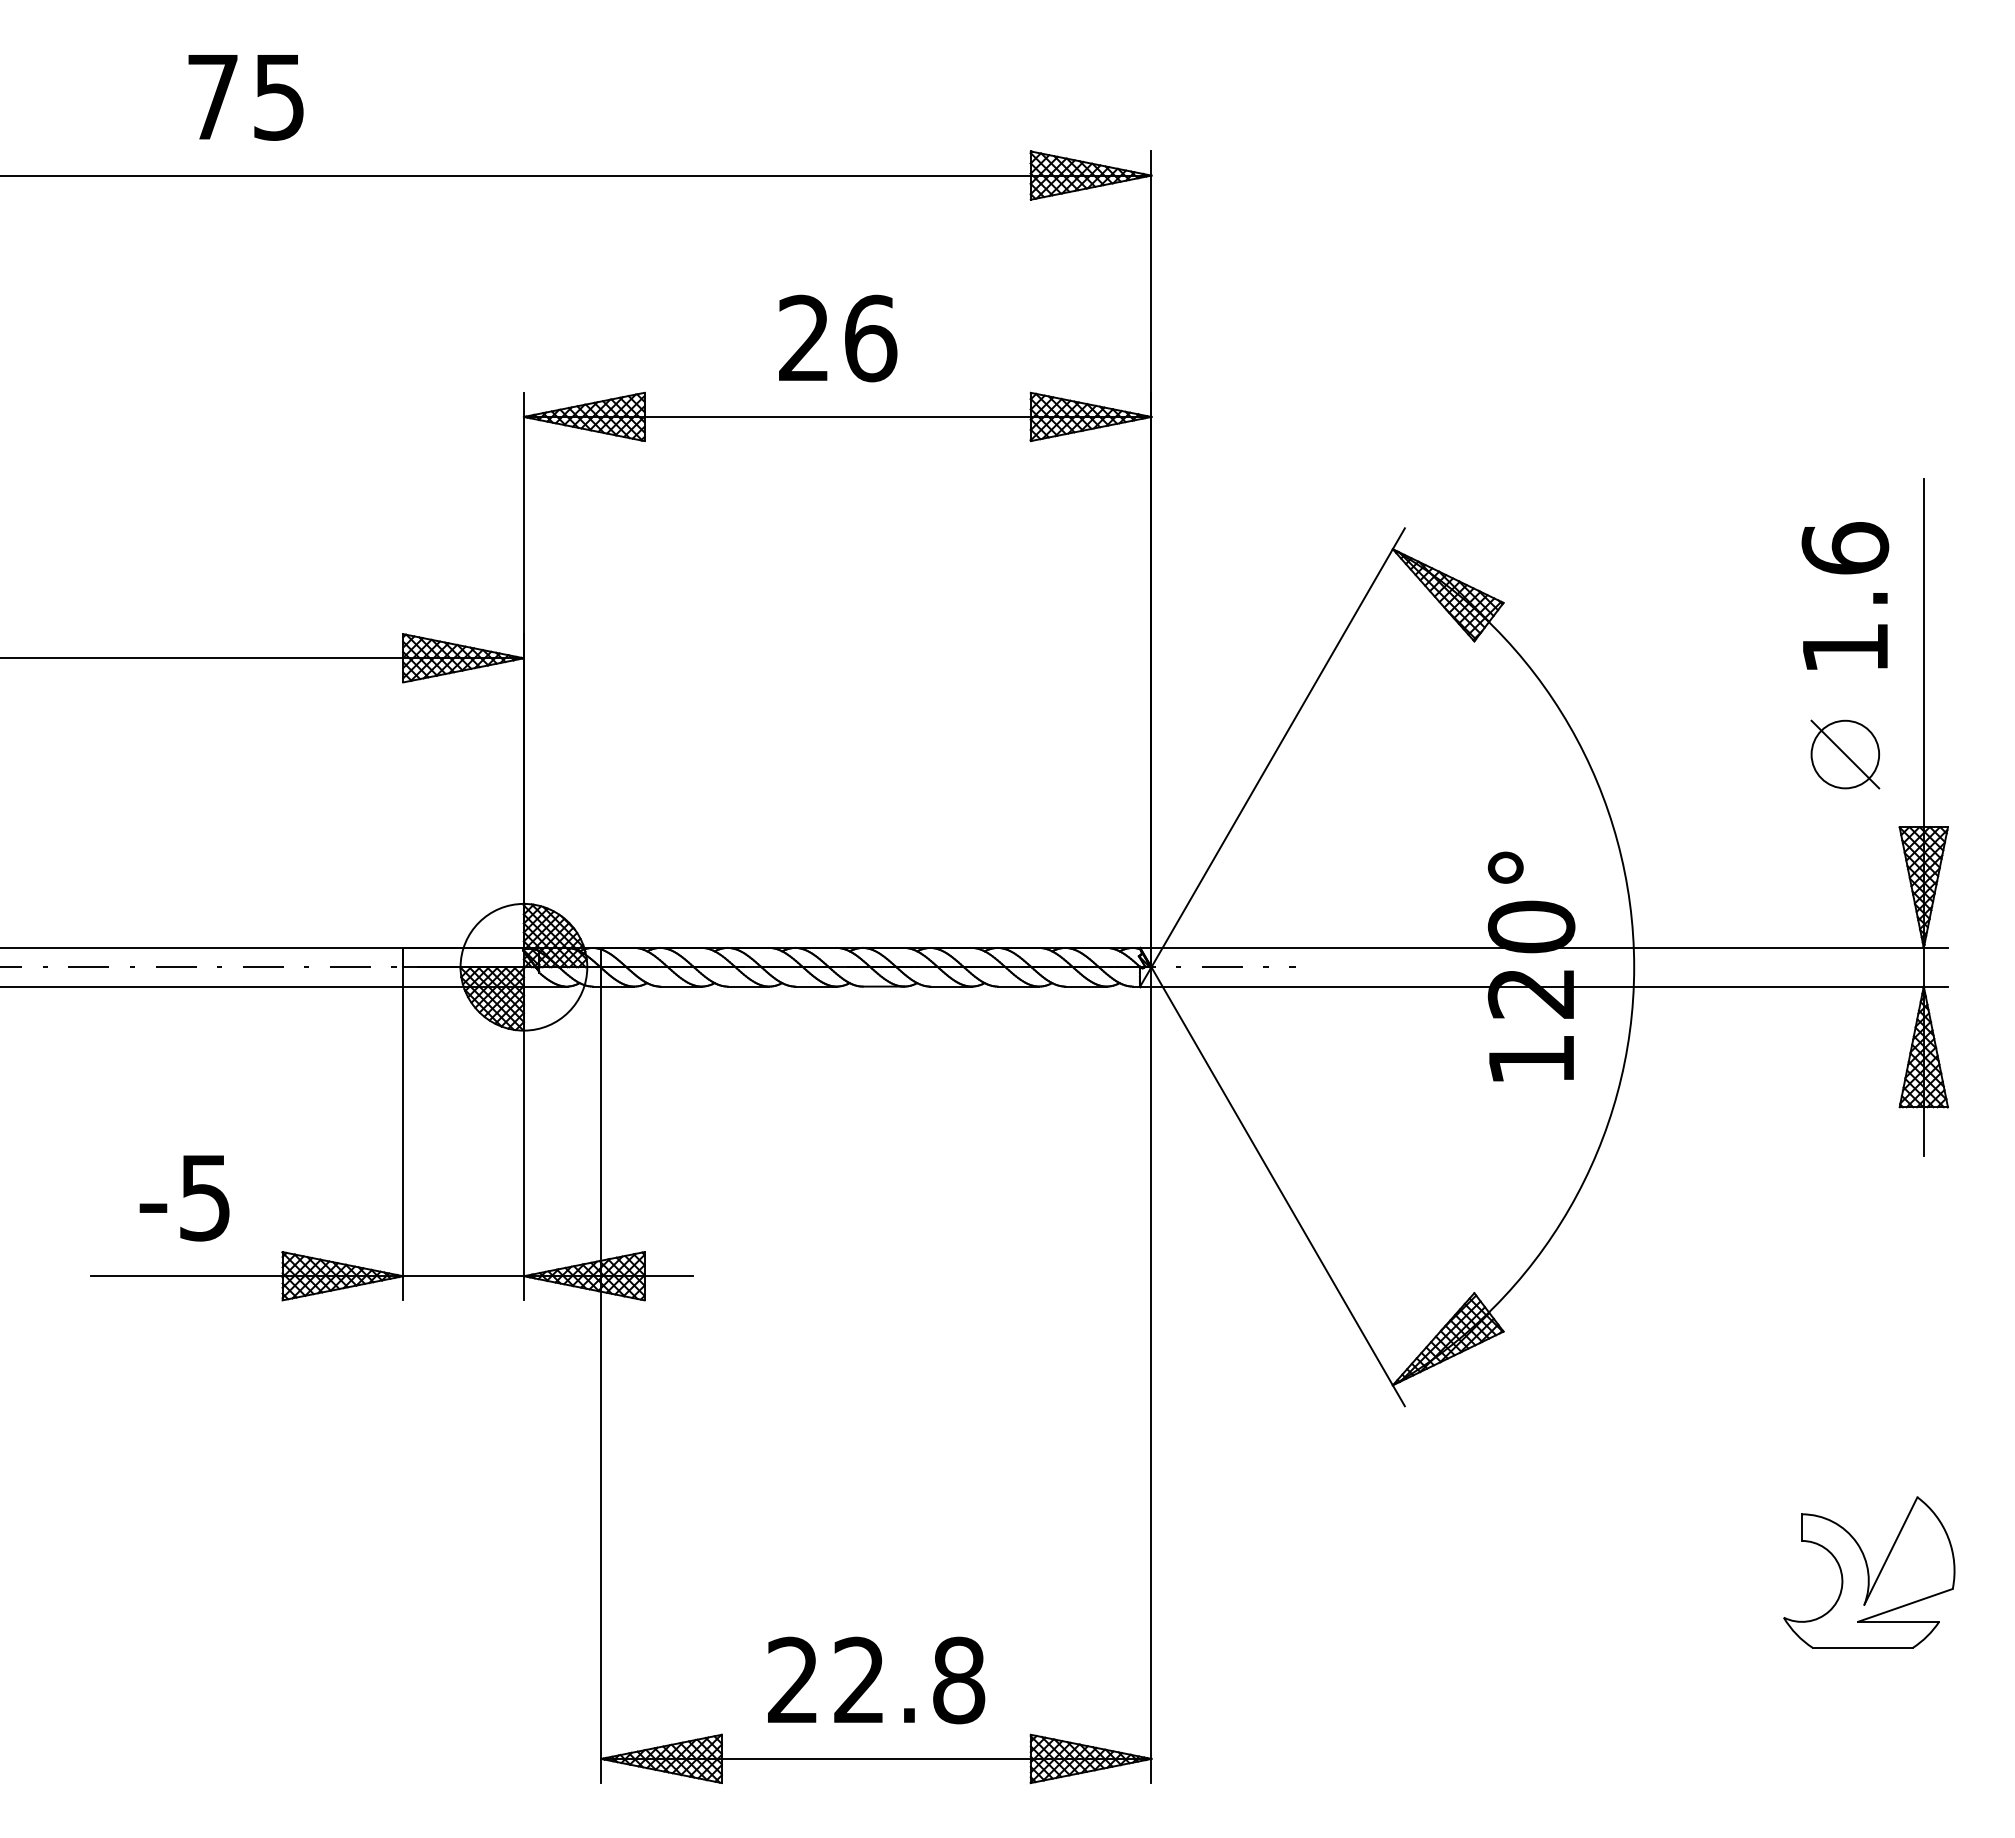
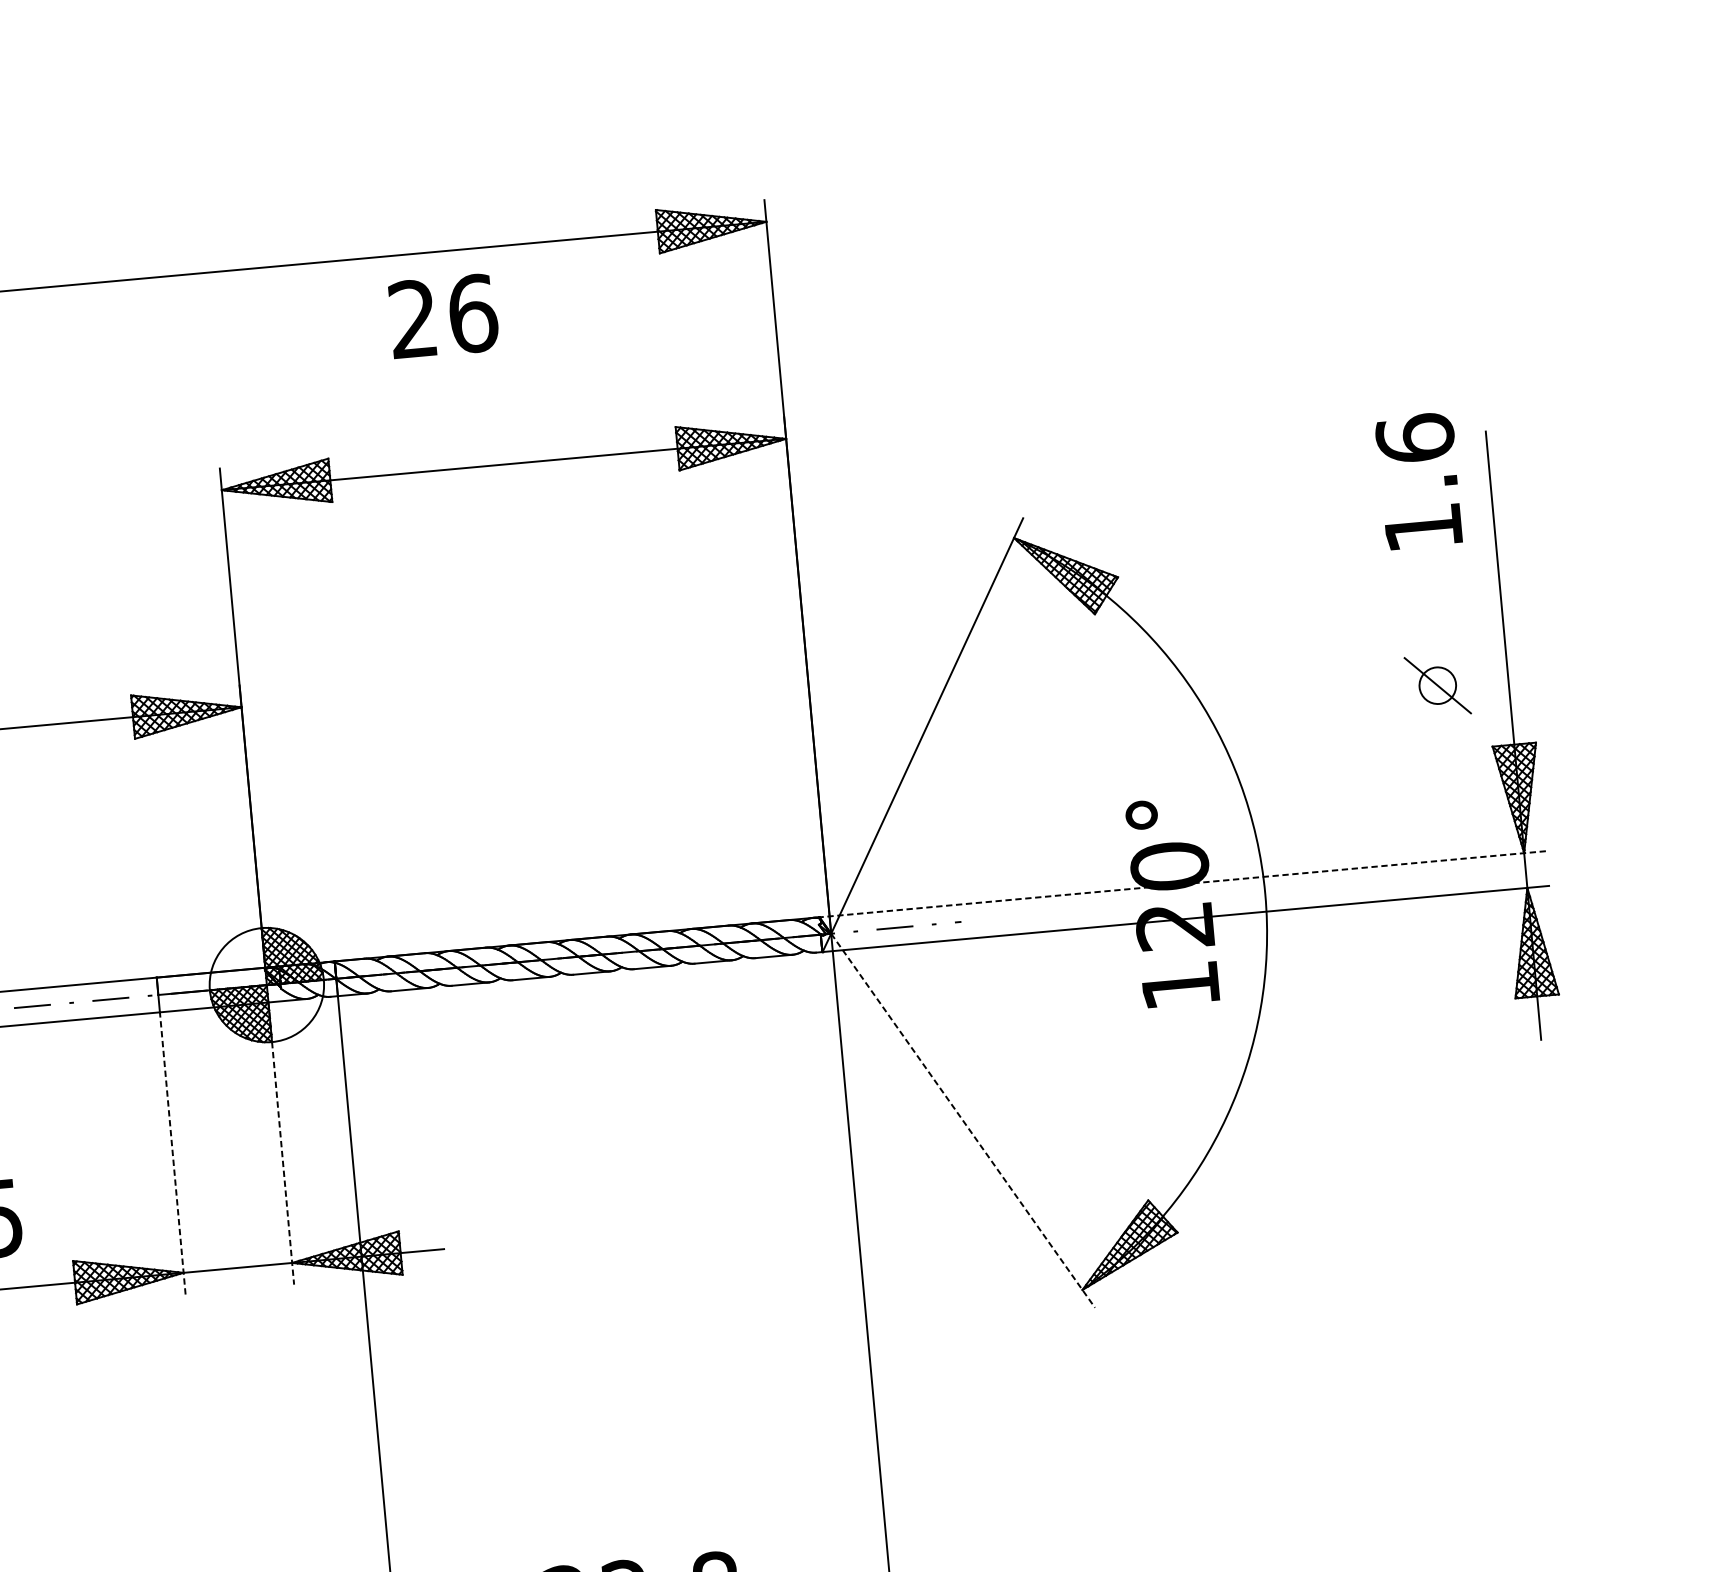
text: (838, 338) -> (444, 316), moved
text: (1845, 595) -> (1419, 480), moved
circle: (1845, 754) -> (1437, 685), size x0.6
line: (1544, 947) -> (1183, 883), solid -> dashed
line: (403, 1143) -> (172, 1153), solid -> dashed
line: (523, 1143) -> (280, 1143), solid -> dashed
line: (1278, 1187) -> (963, 1121), solid -> dashed
part: (1869, 1572) -> (1526, 1419), removed

